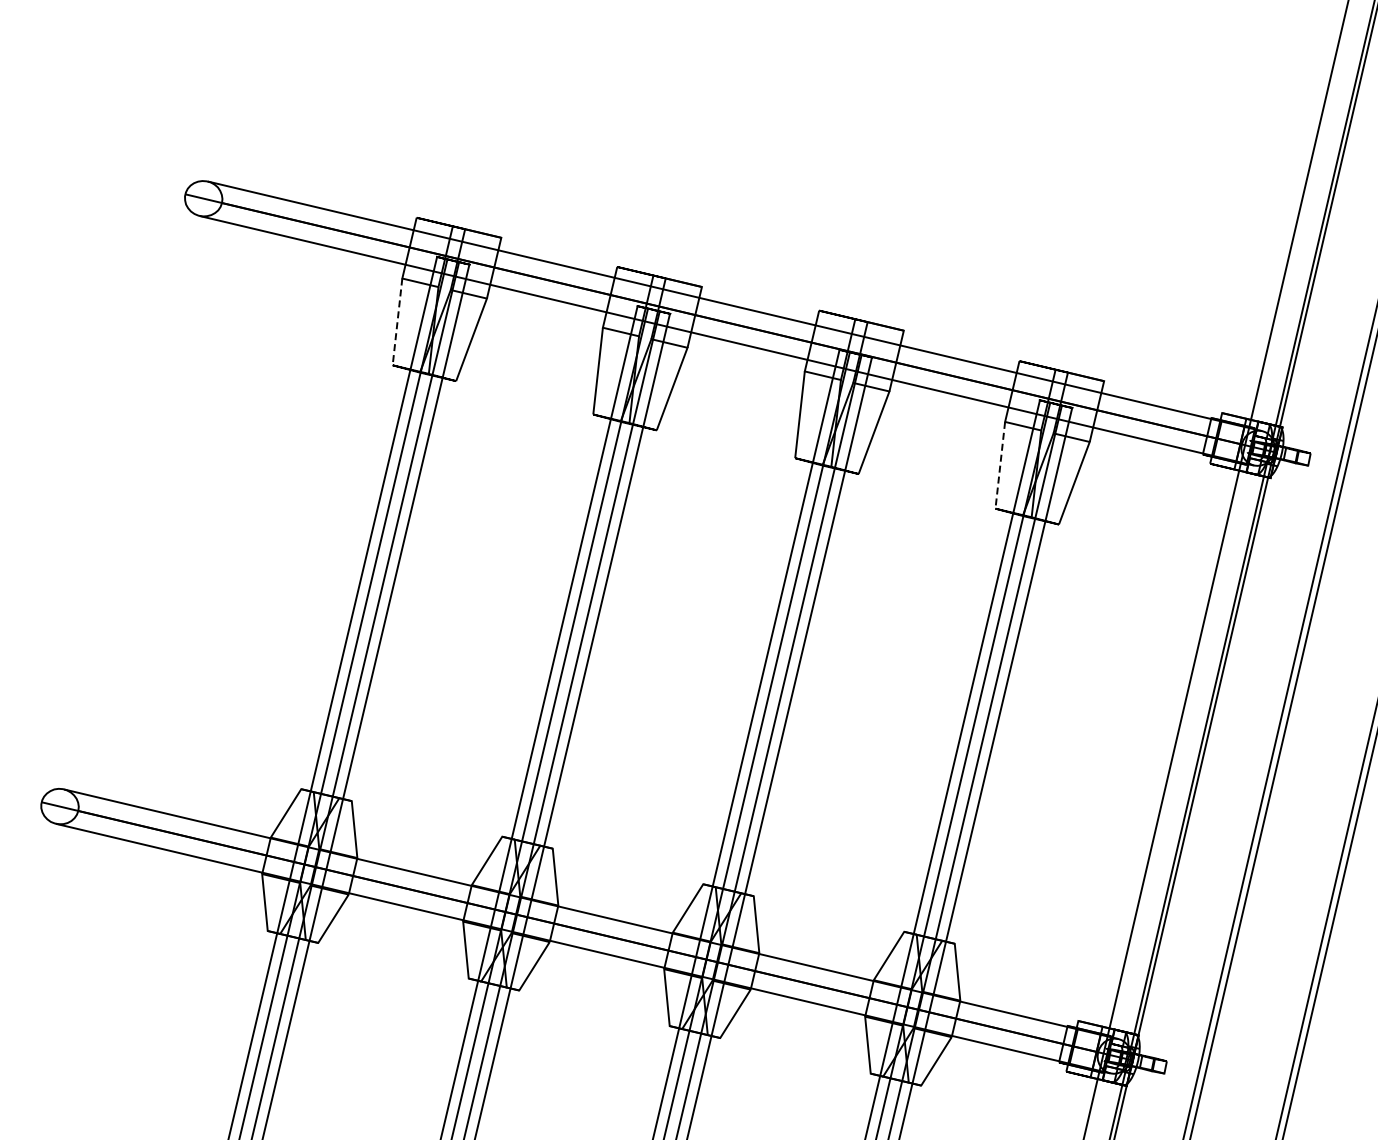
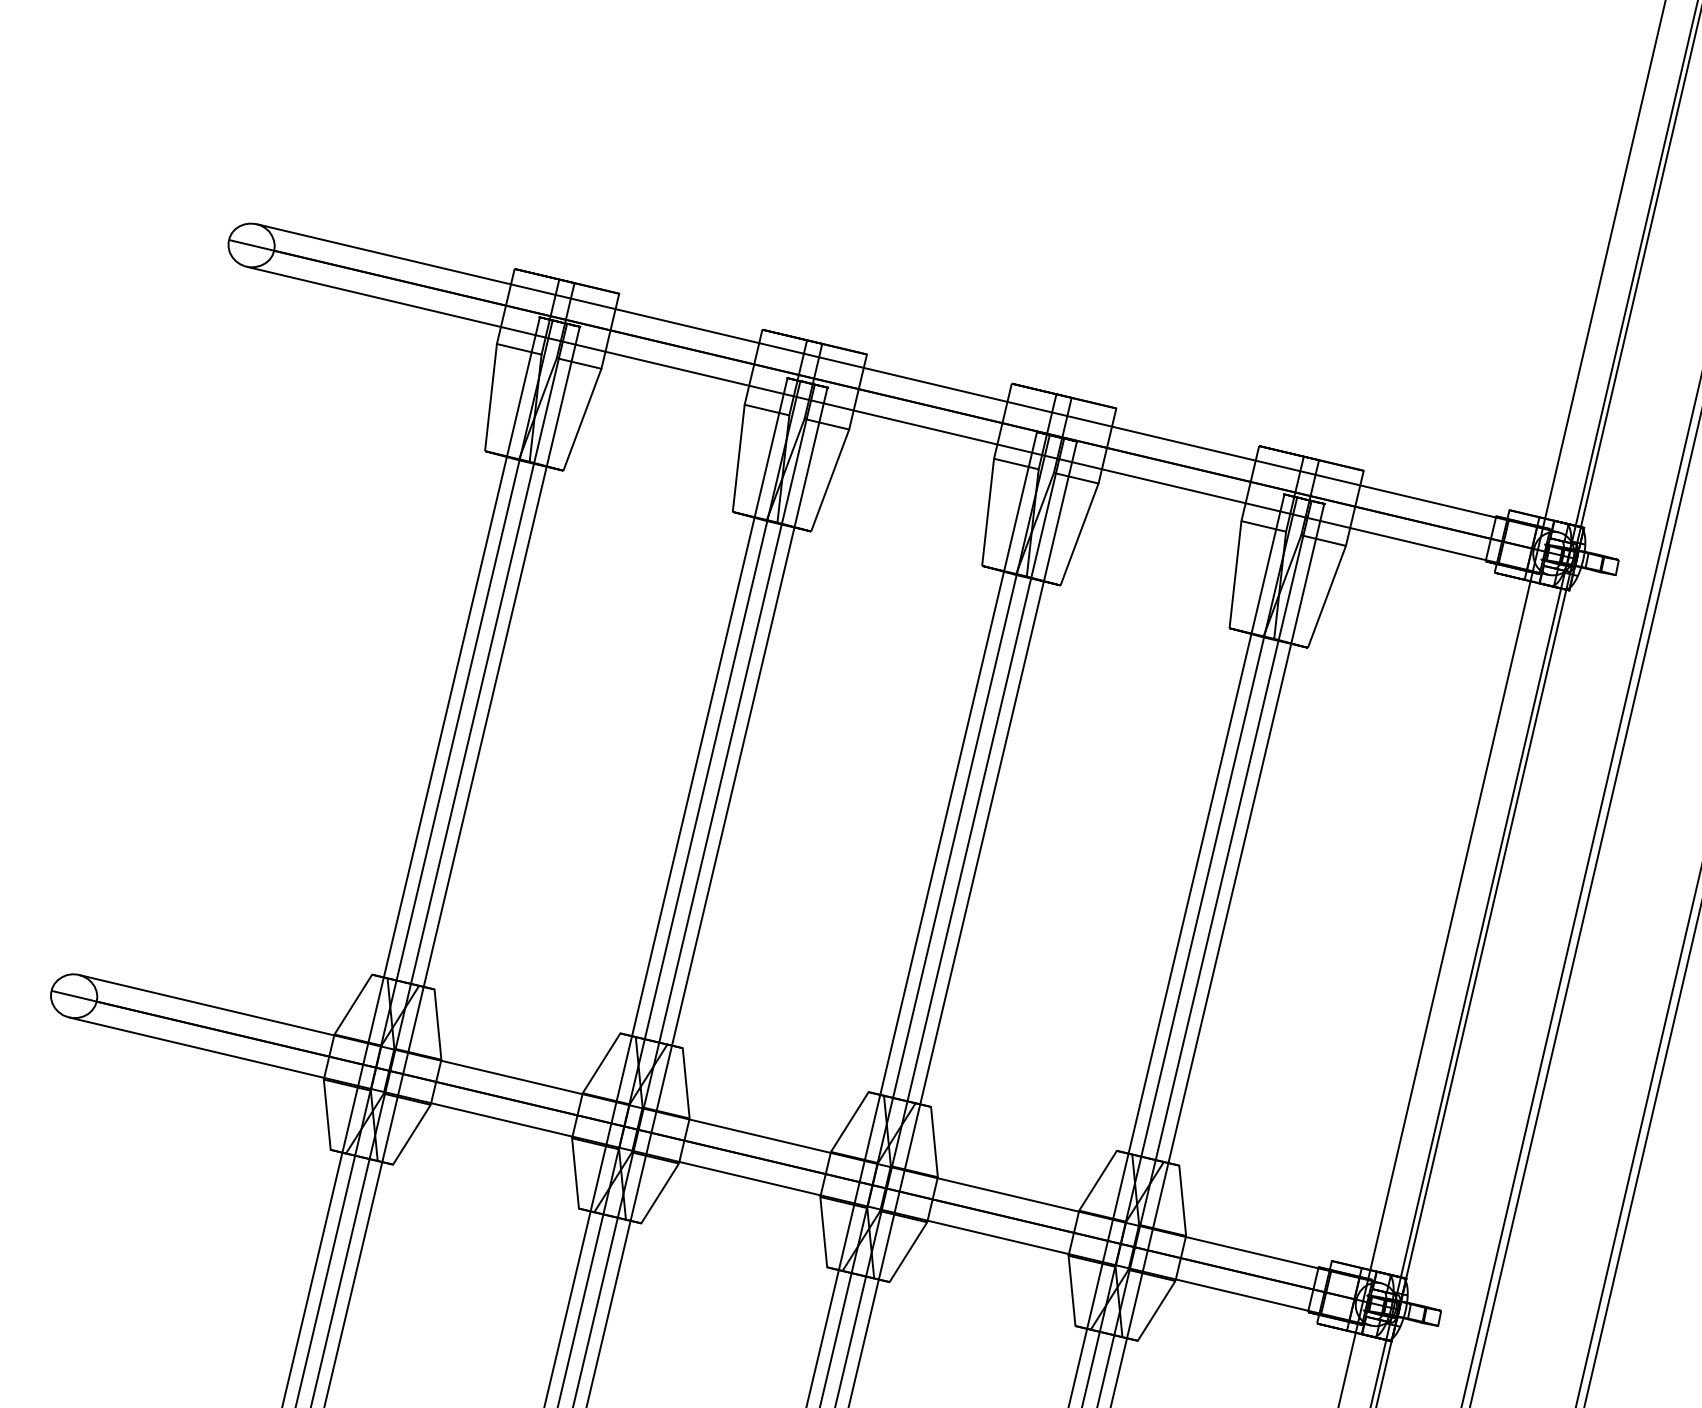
line: (397, 321) -> (490, 397), dashed -> solid
line: (1000, 465) -> (1235, 574), dashed -> solid

